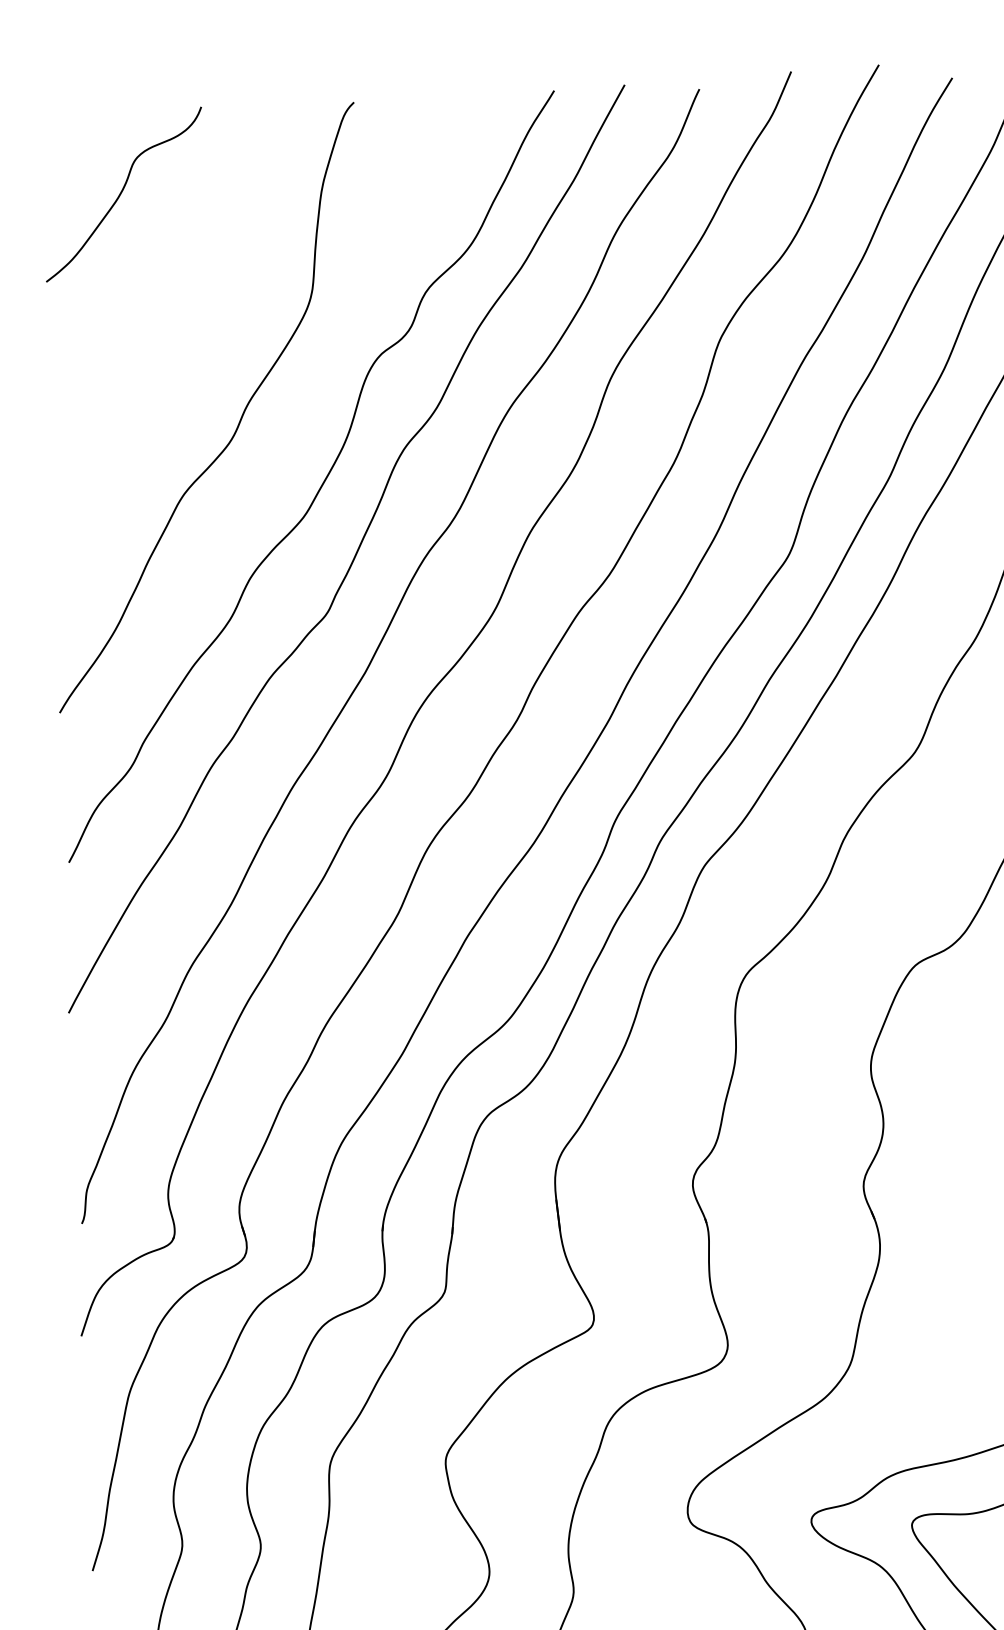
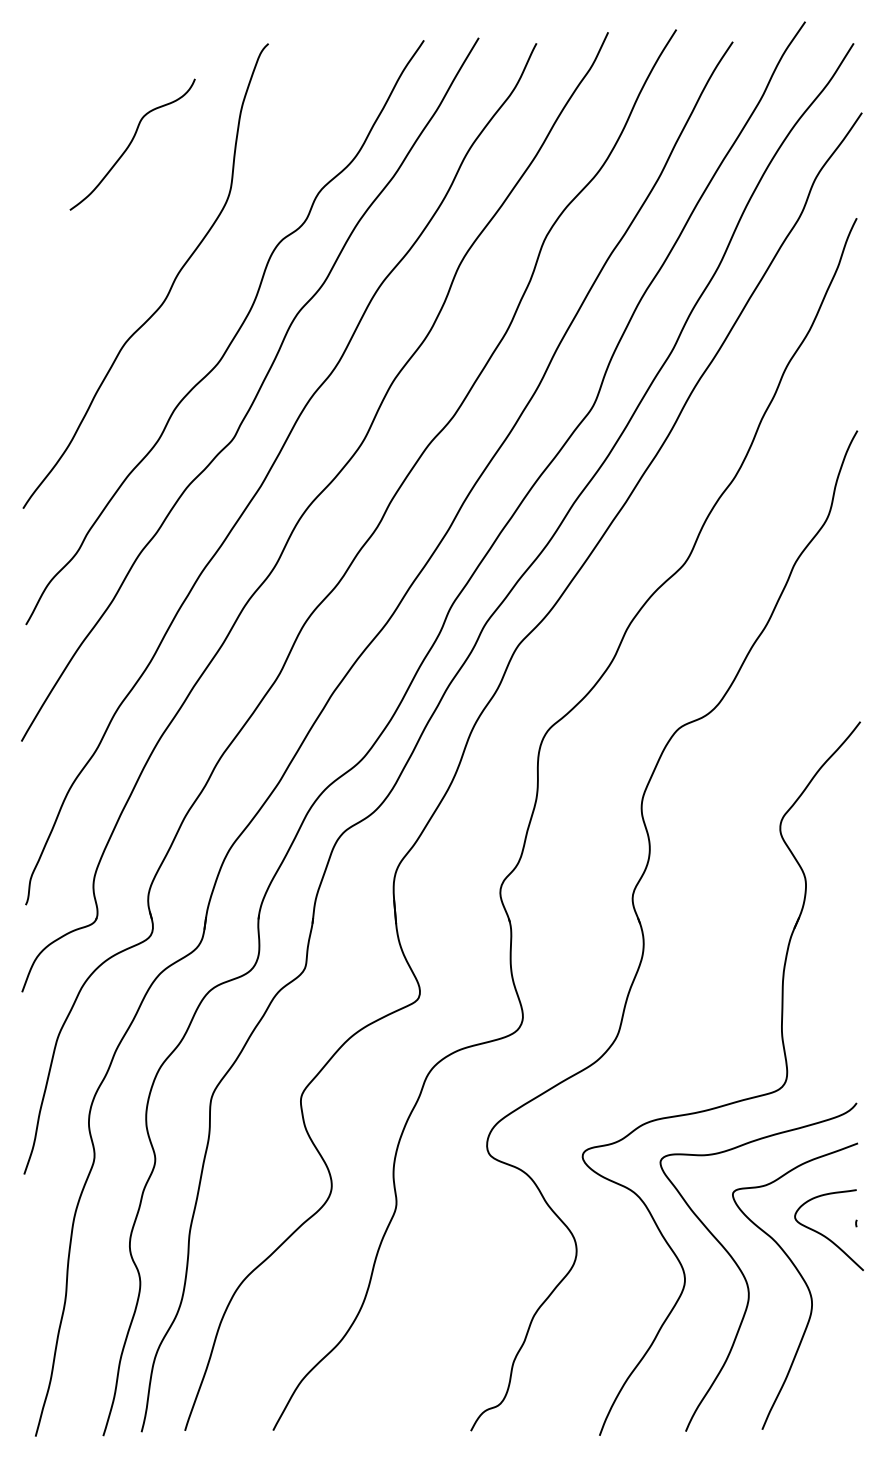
curve: (122, 193) -> (131, 143), moved

